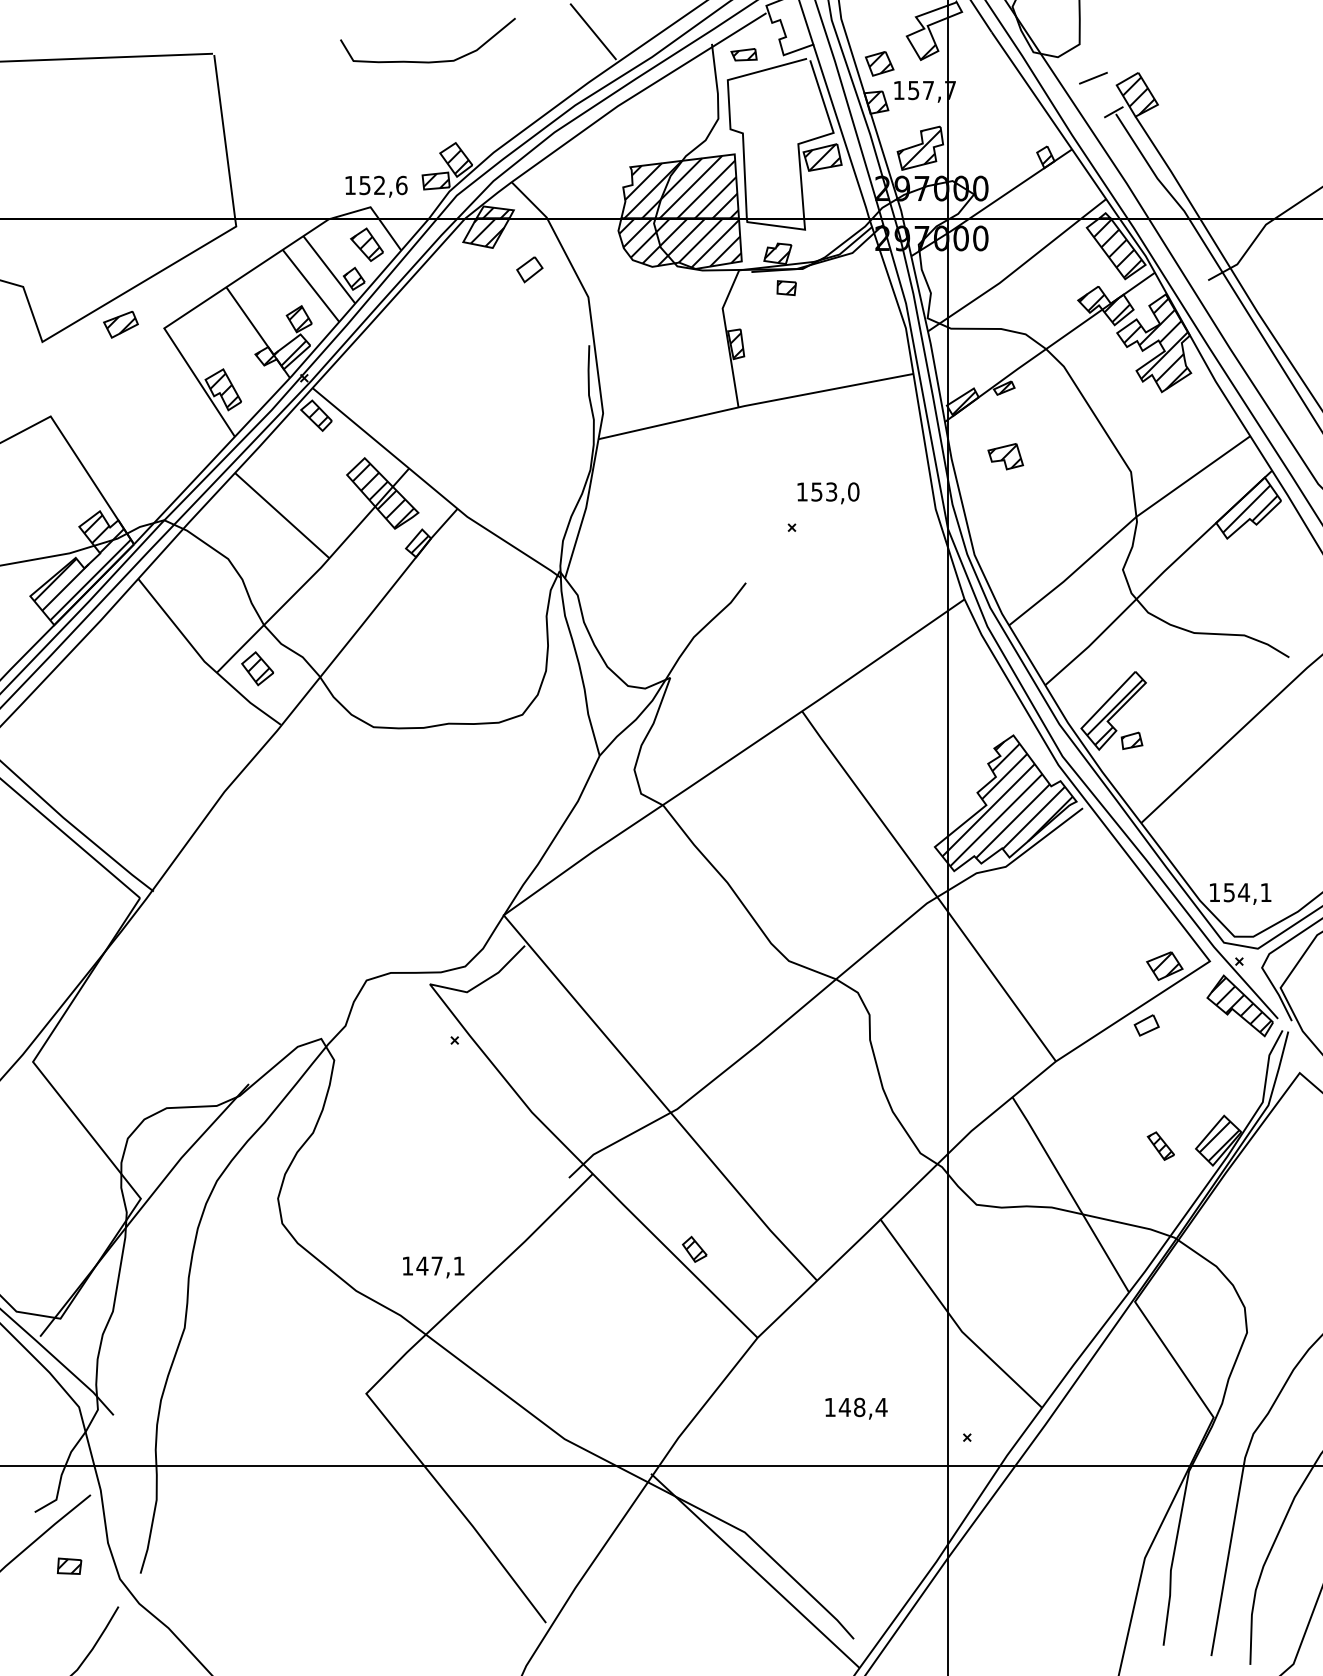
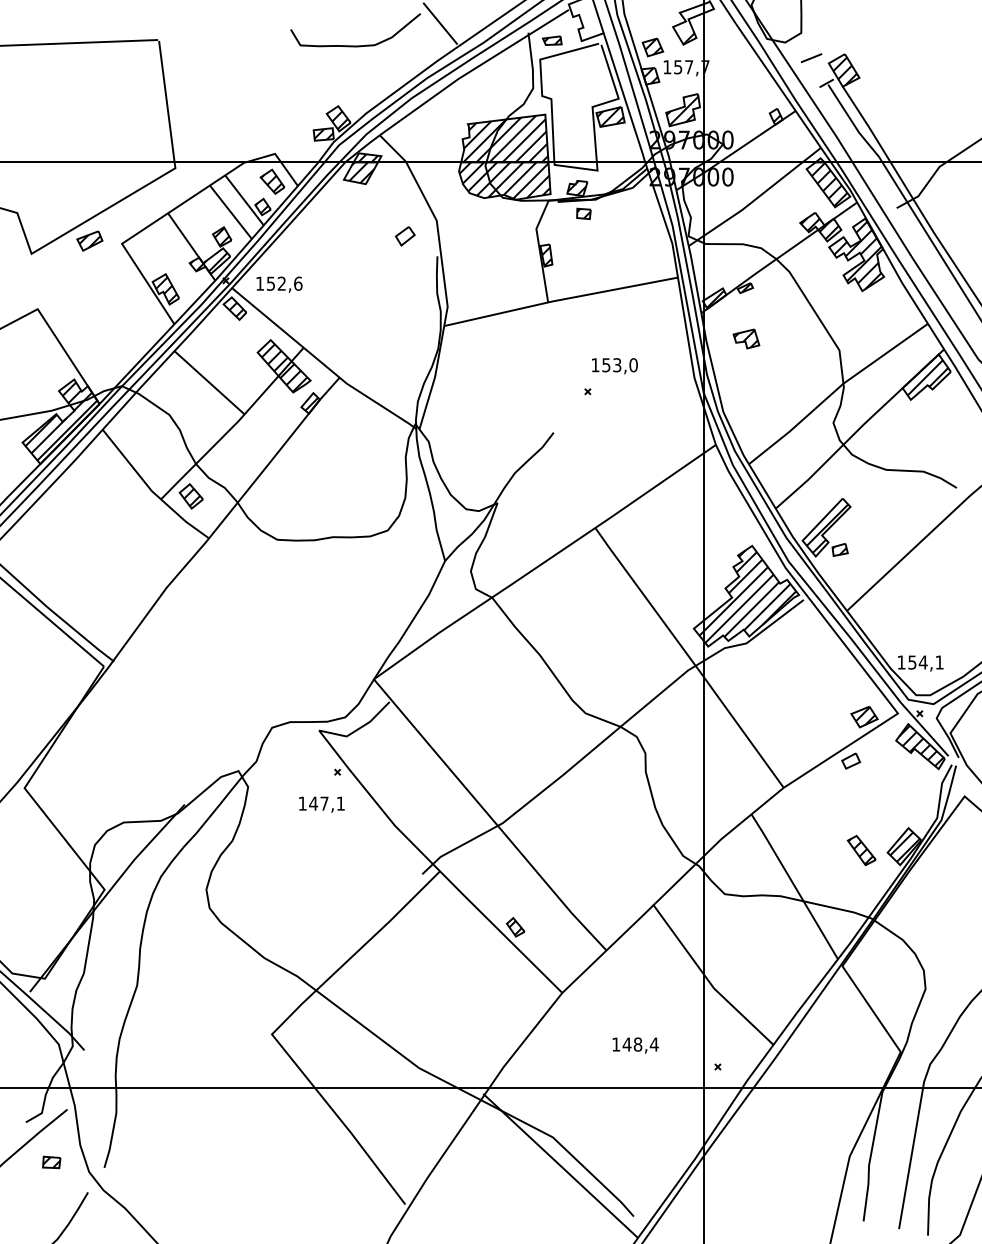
curve: (427, 61) -> (355, 45), moved
text: (376, 186) -> (279, 284), moved
part: (528, 270) -> (404, 236), moved
part: (1160, 1145) -> (861, 850), size x1.43
text: (433, 1267) -> (321, 804), moved

